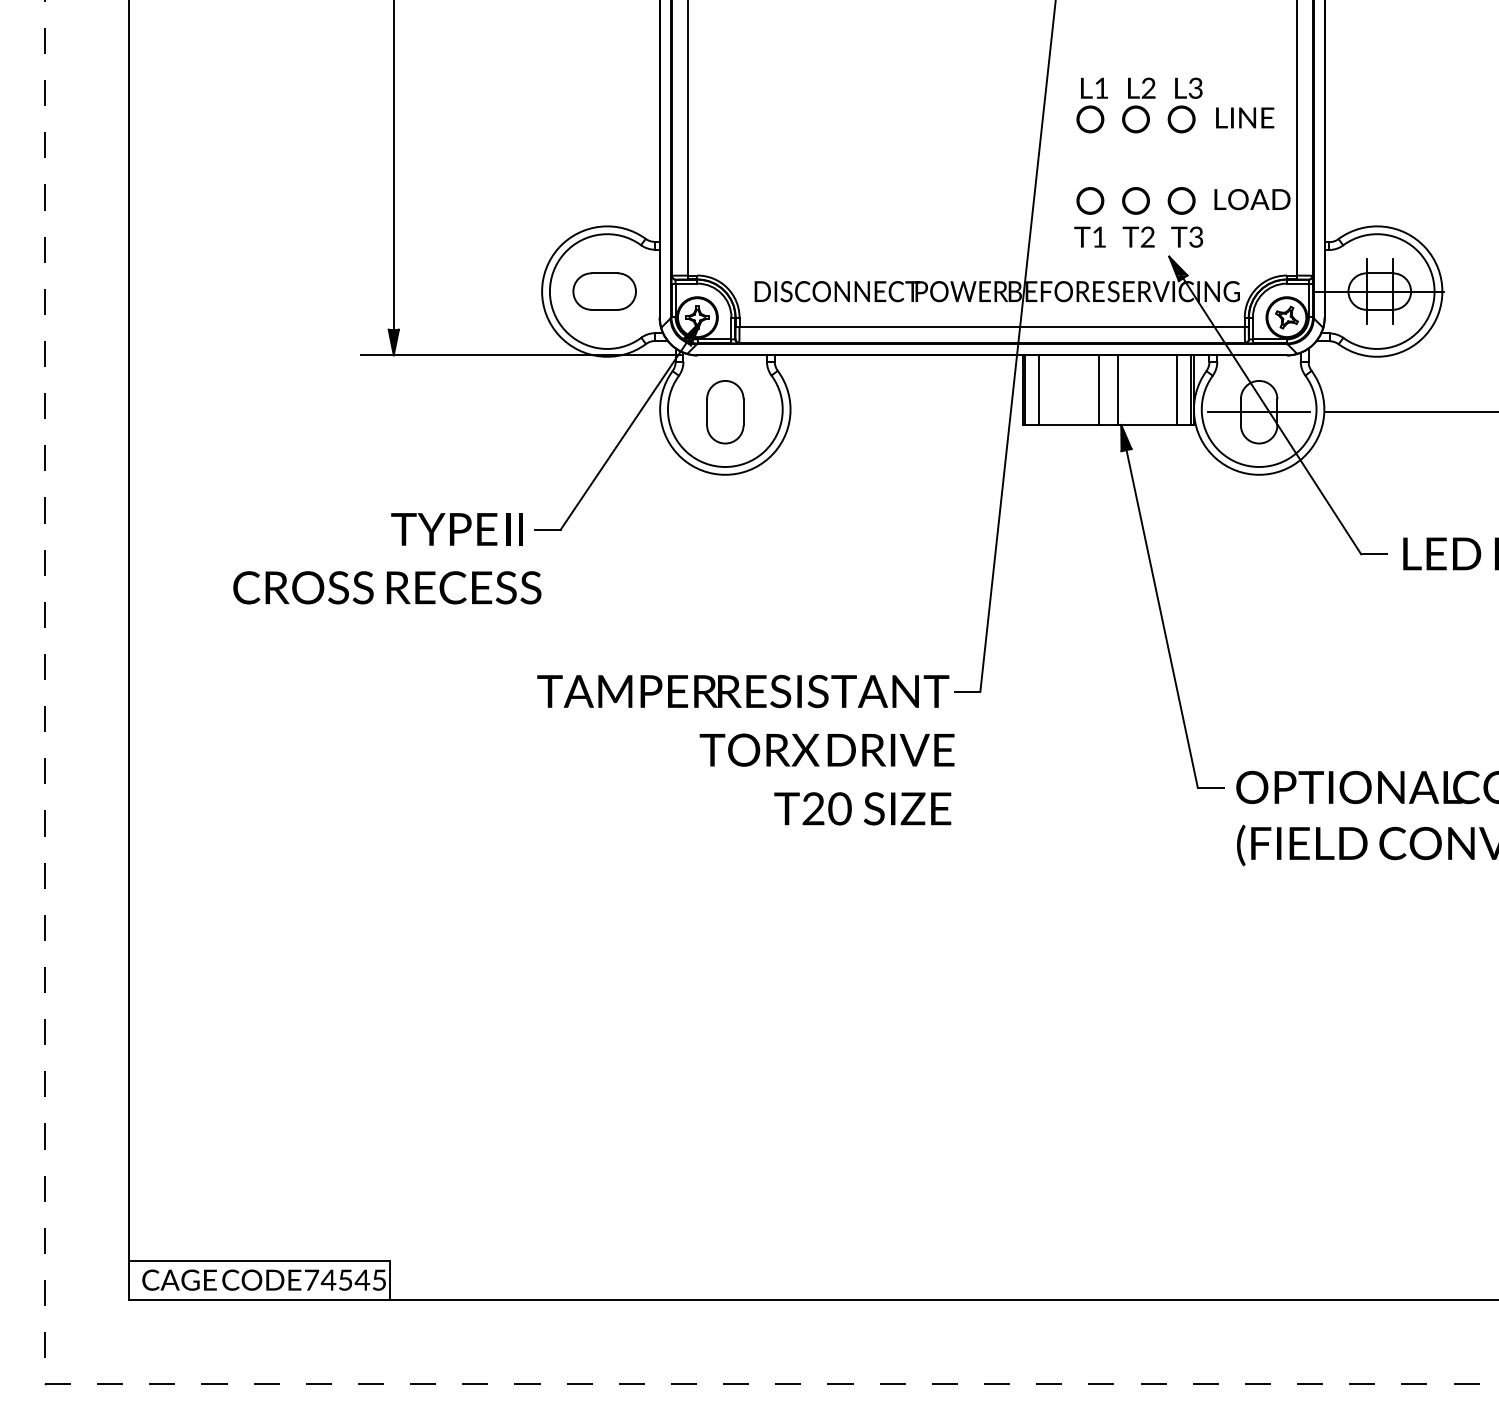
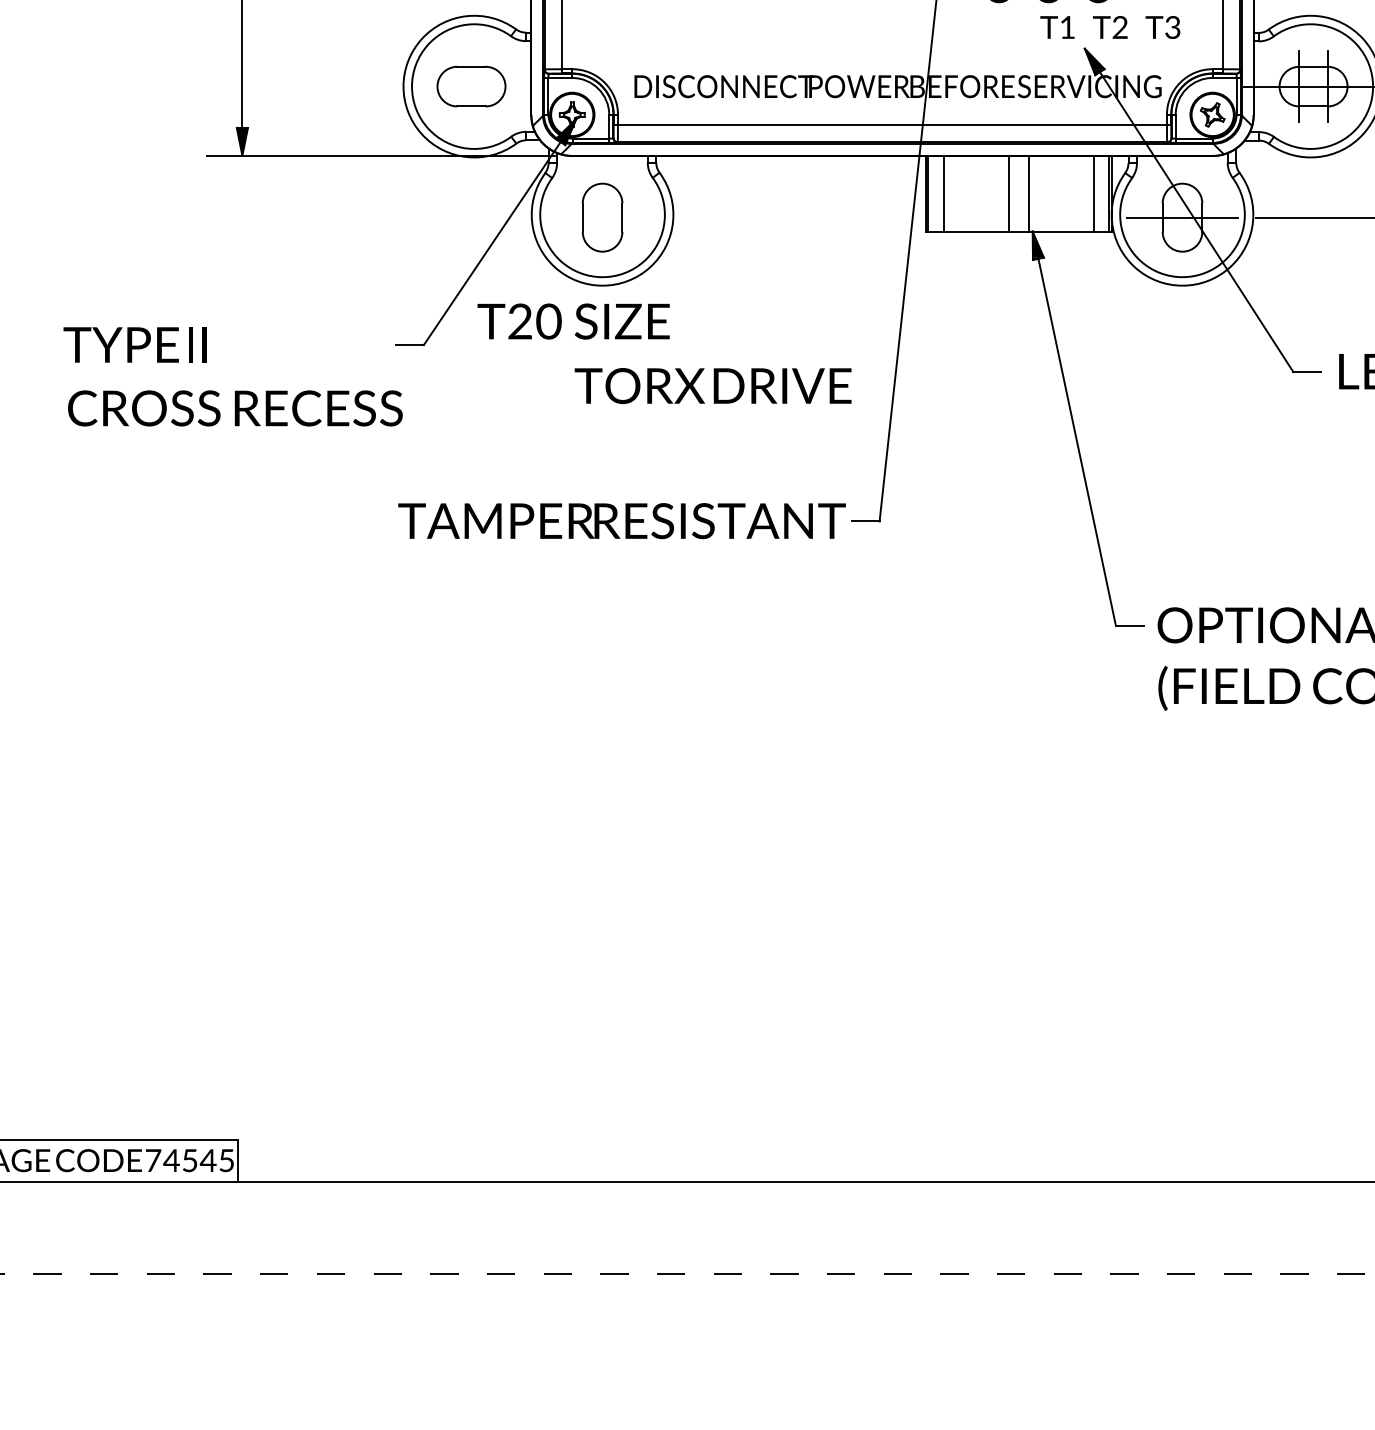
text: (1138, 236) -> (1110, 26), moved
text: (456, 529) -> (134, 345), moved
text: (826, 749) -> (712, 385), moved
text: (862, 808) -> (573, 321), moved

